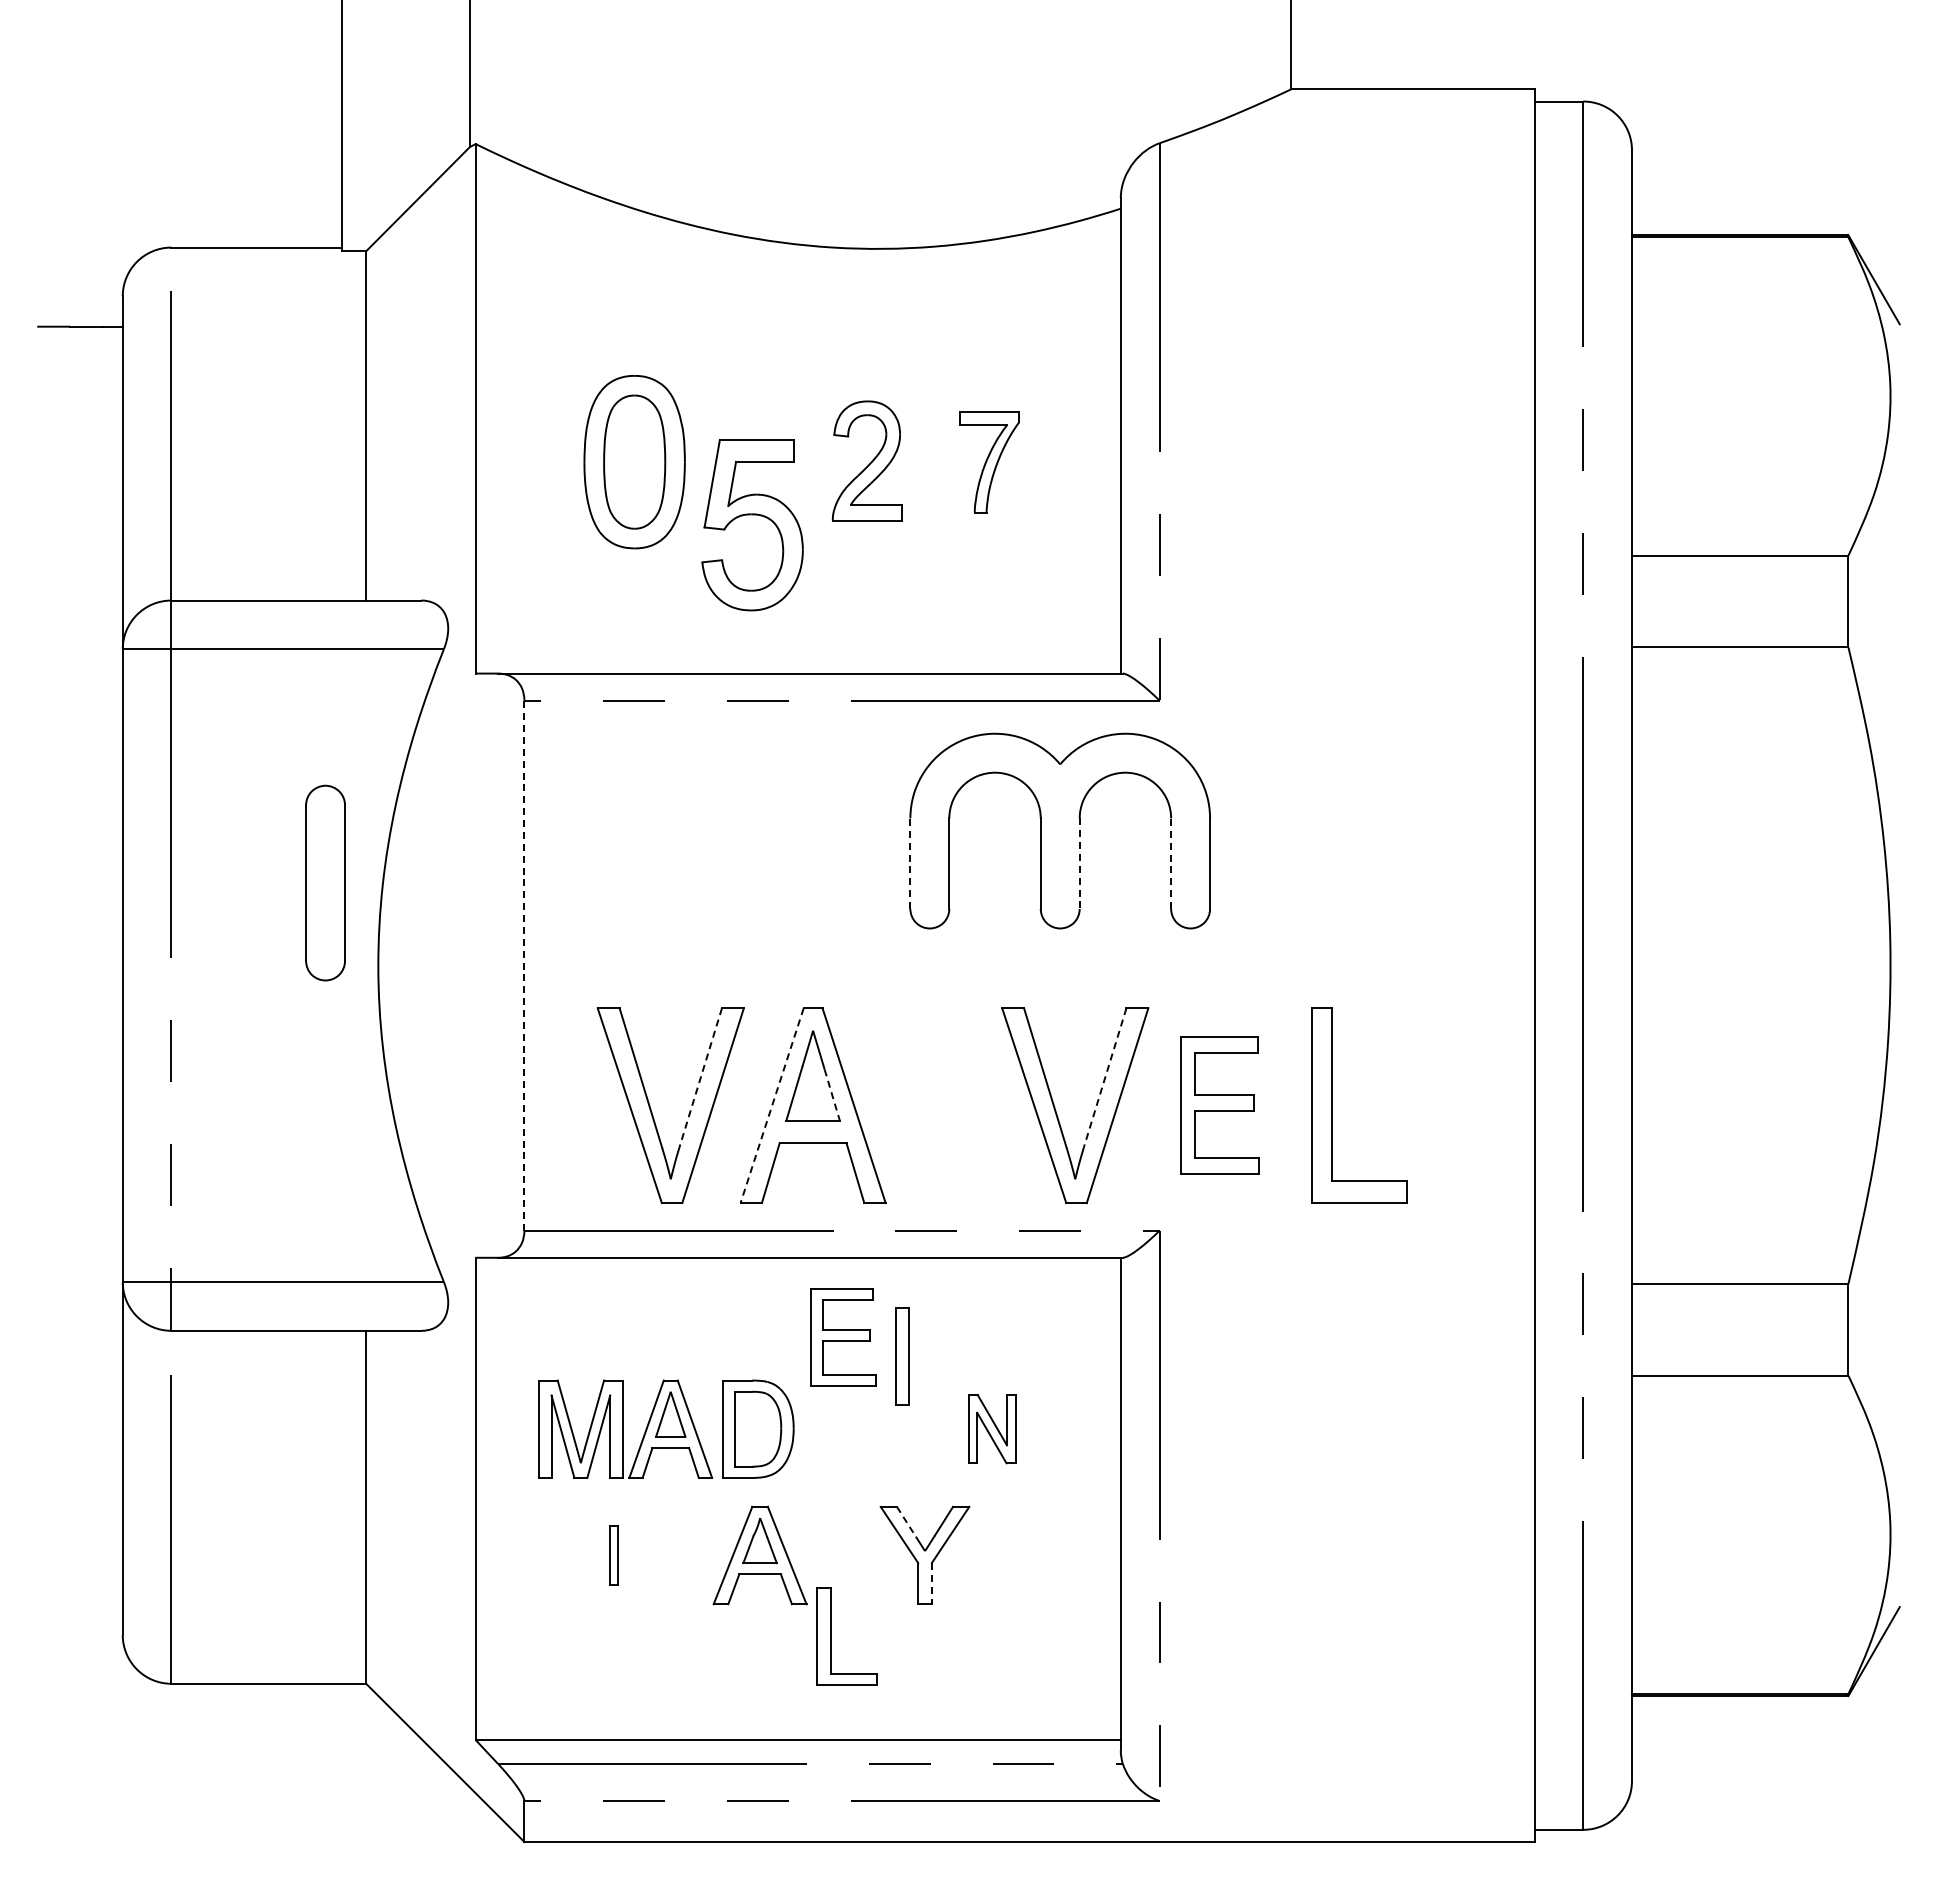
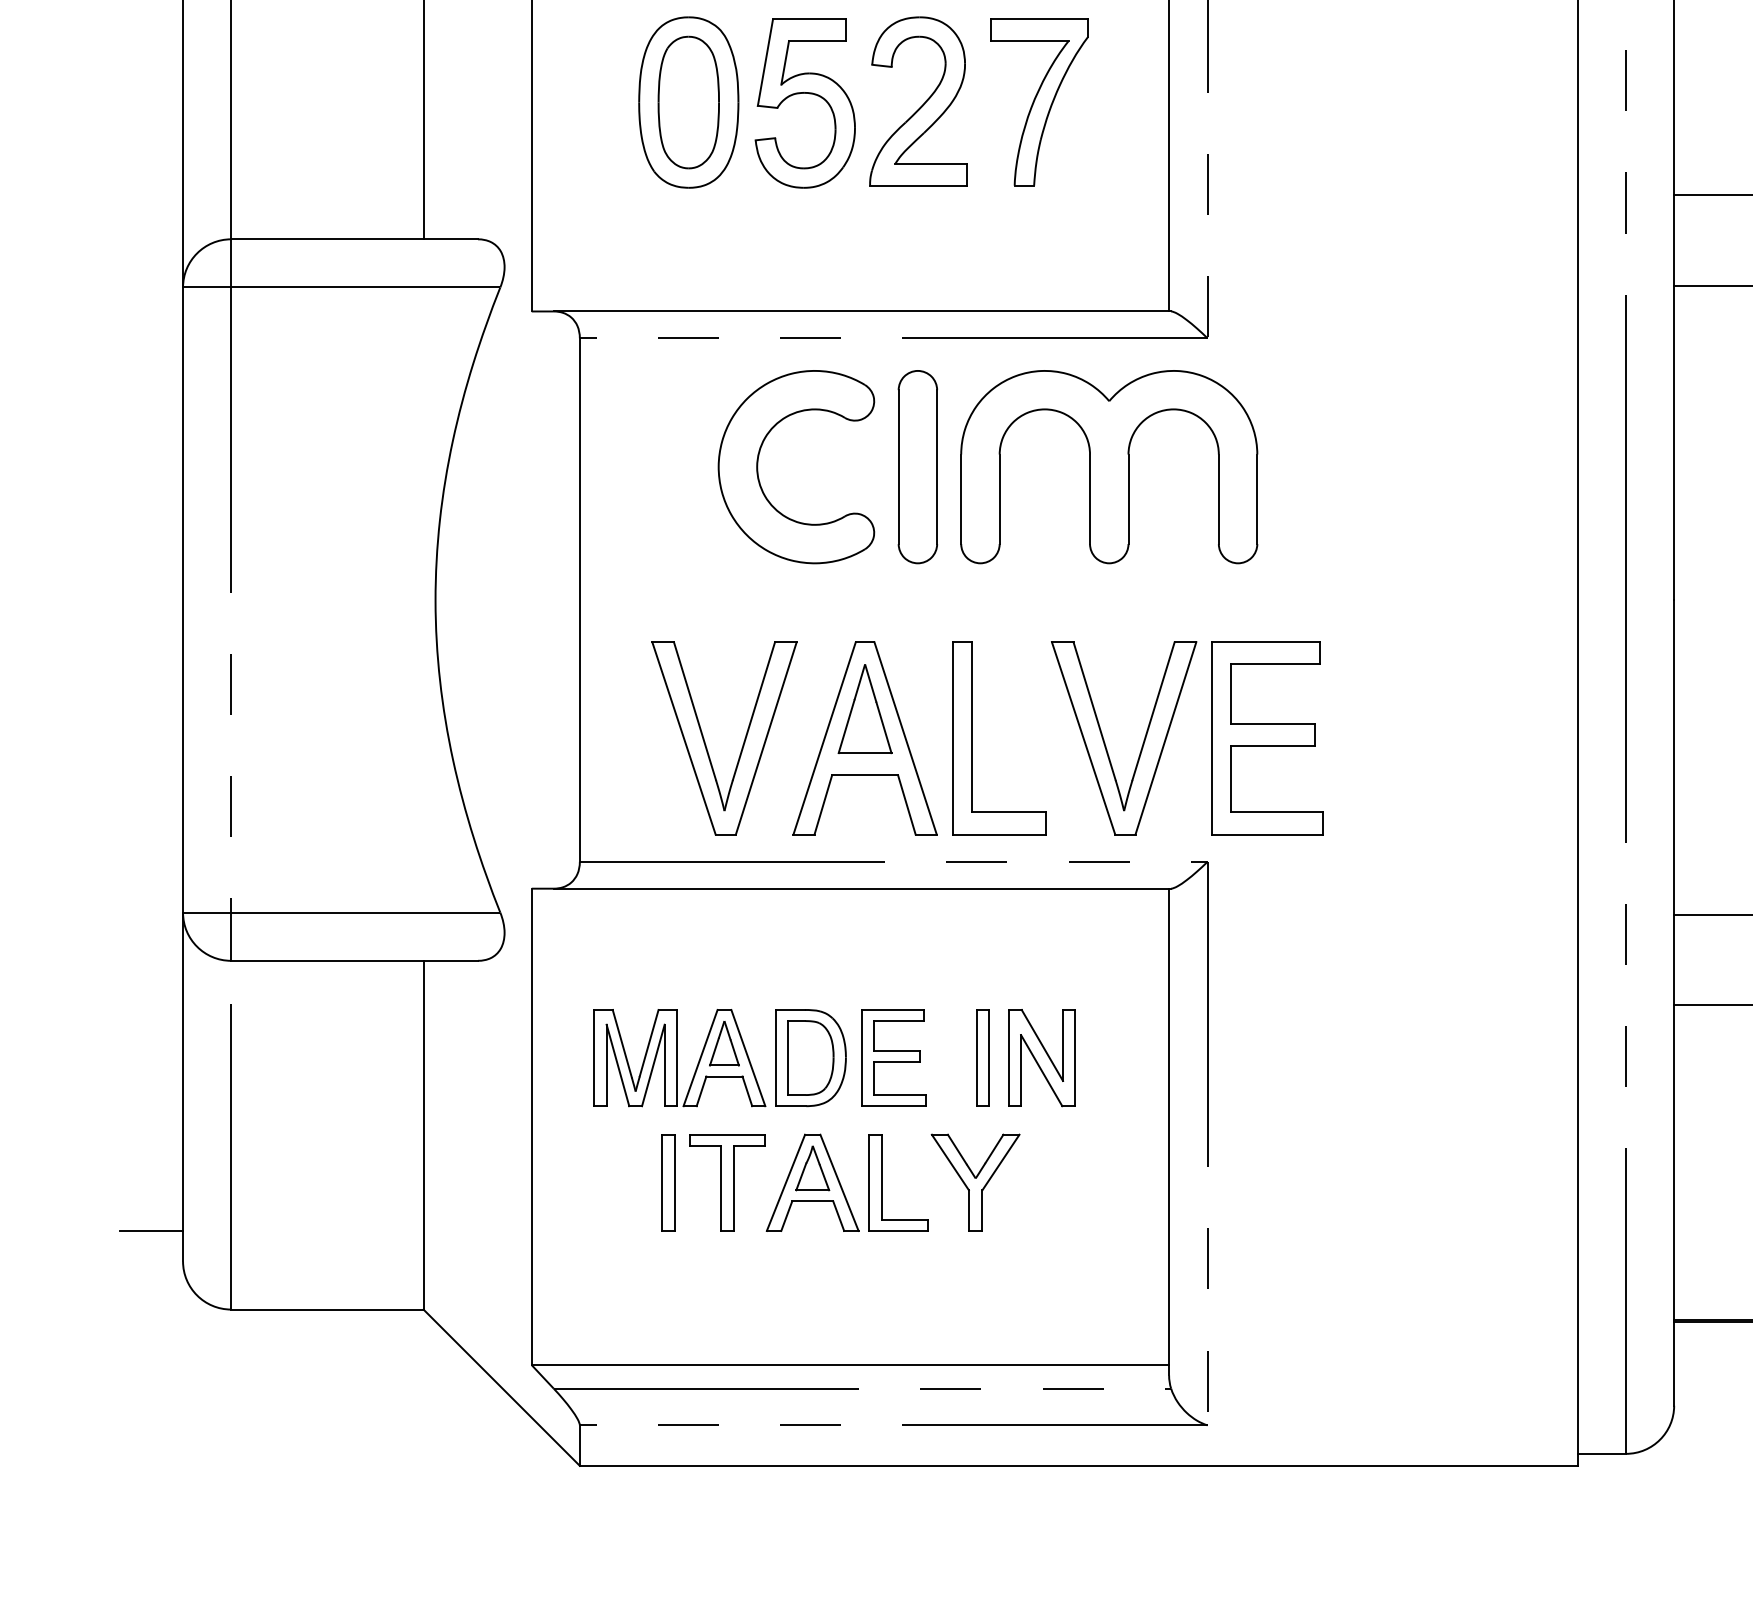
part: (866, 460) -> (917, 100), size x1.43
part: (989, 461) -> (1039, 101), size x1.67
part: (752, 515) -> (805, 94), moved
part: (705, 825) -> (758, 461), added
line: (910, 863) -> (961, 499), dashed -> solid
line: (1171, 863) -> (1219, 499), dashed -> solid
line: (1079, 864) -> (1128, 500), dashed -> solid
part: (325, 882) -> (917, 466), moved
line: (524, 965) -> (579, 599), dashed -> solid
line: (700, 1078) -> (753, 711), dashed -> solid
line: (1105, 1078) -> (1153, 711), dashed -> solid
line: (832, 1095) -> (884, 728), dashed -> solid
part: (1219, 1105) -> (1266, 738), size x1.43
part: (1332, 1105) -> (973, 738), moved
line: (772, 1106) -> (824, 739), dashed -> solid
part: (843, 1337) -> (894, 1058), moved
part: (902, 1356) -> (983, 1058), moved
part: (991, 1428) -> (1041, 1057), size x1.43
line: (906, 1521) -> (957, 1149), dashed -> solid
part: (613, 1555) -> (667, 1182), size x1.67
part: (673, 1555) -> (727, 1182), added
line: (931, 1583) -> (982, 1210), dashed -> solid
line: (90, 1604) -> (151, 1231), added
part: (831, 1636) -> (883, 1182), moved

